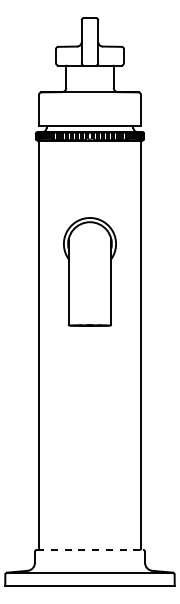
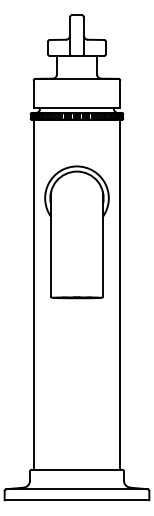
part: (89, 271) -> (76, 231), size x1.43
line: (90, 549) -> (77, 469), dashed -> solid

